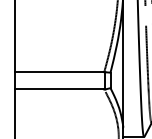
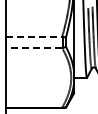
line: (59, 72) -> (34, 37), solid -> dashed
line: (59, 88) -> (34, 47), solid -> dashed

